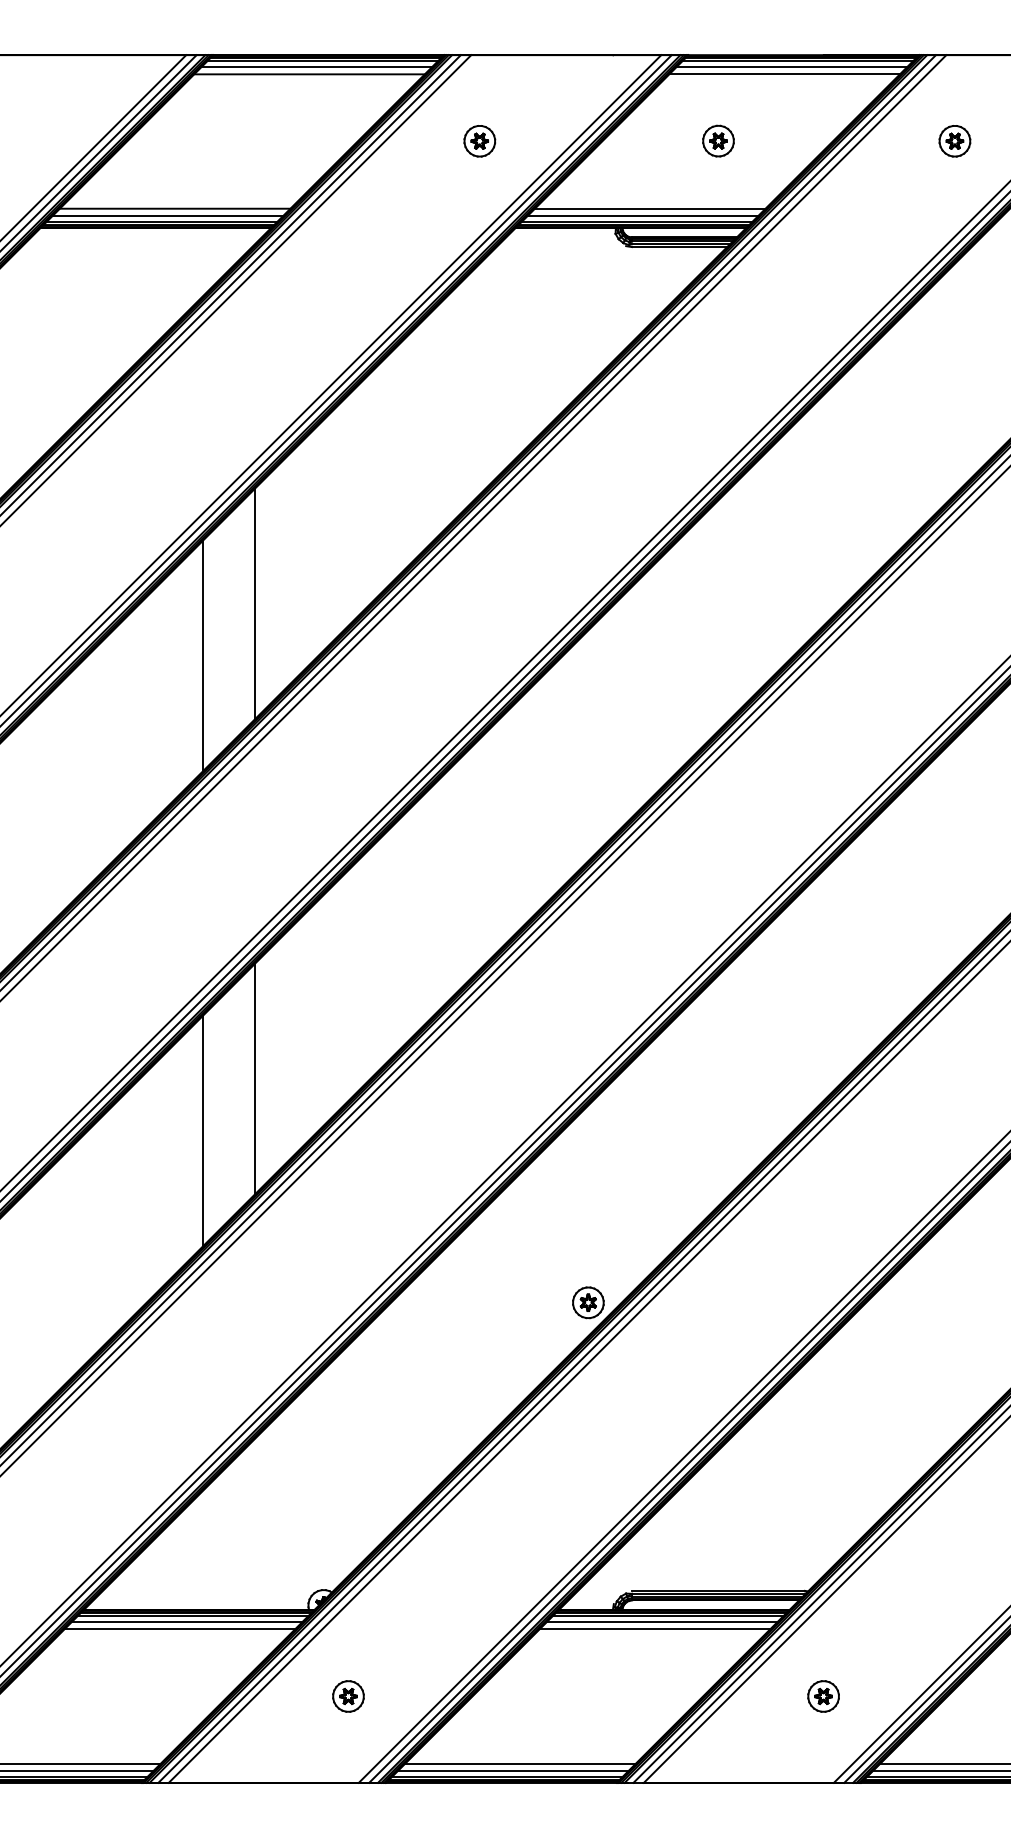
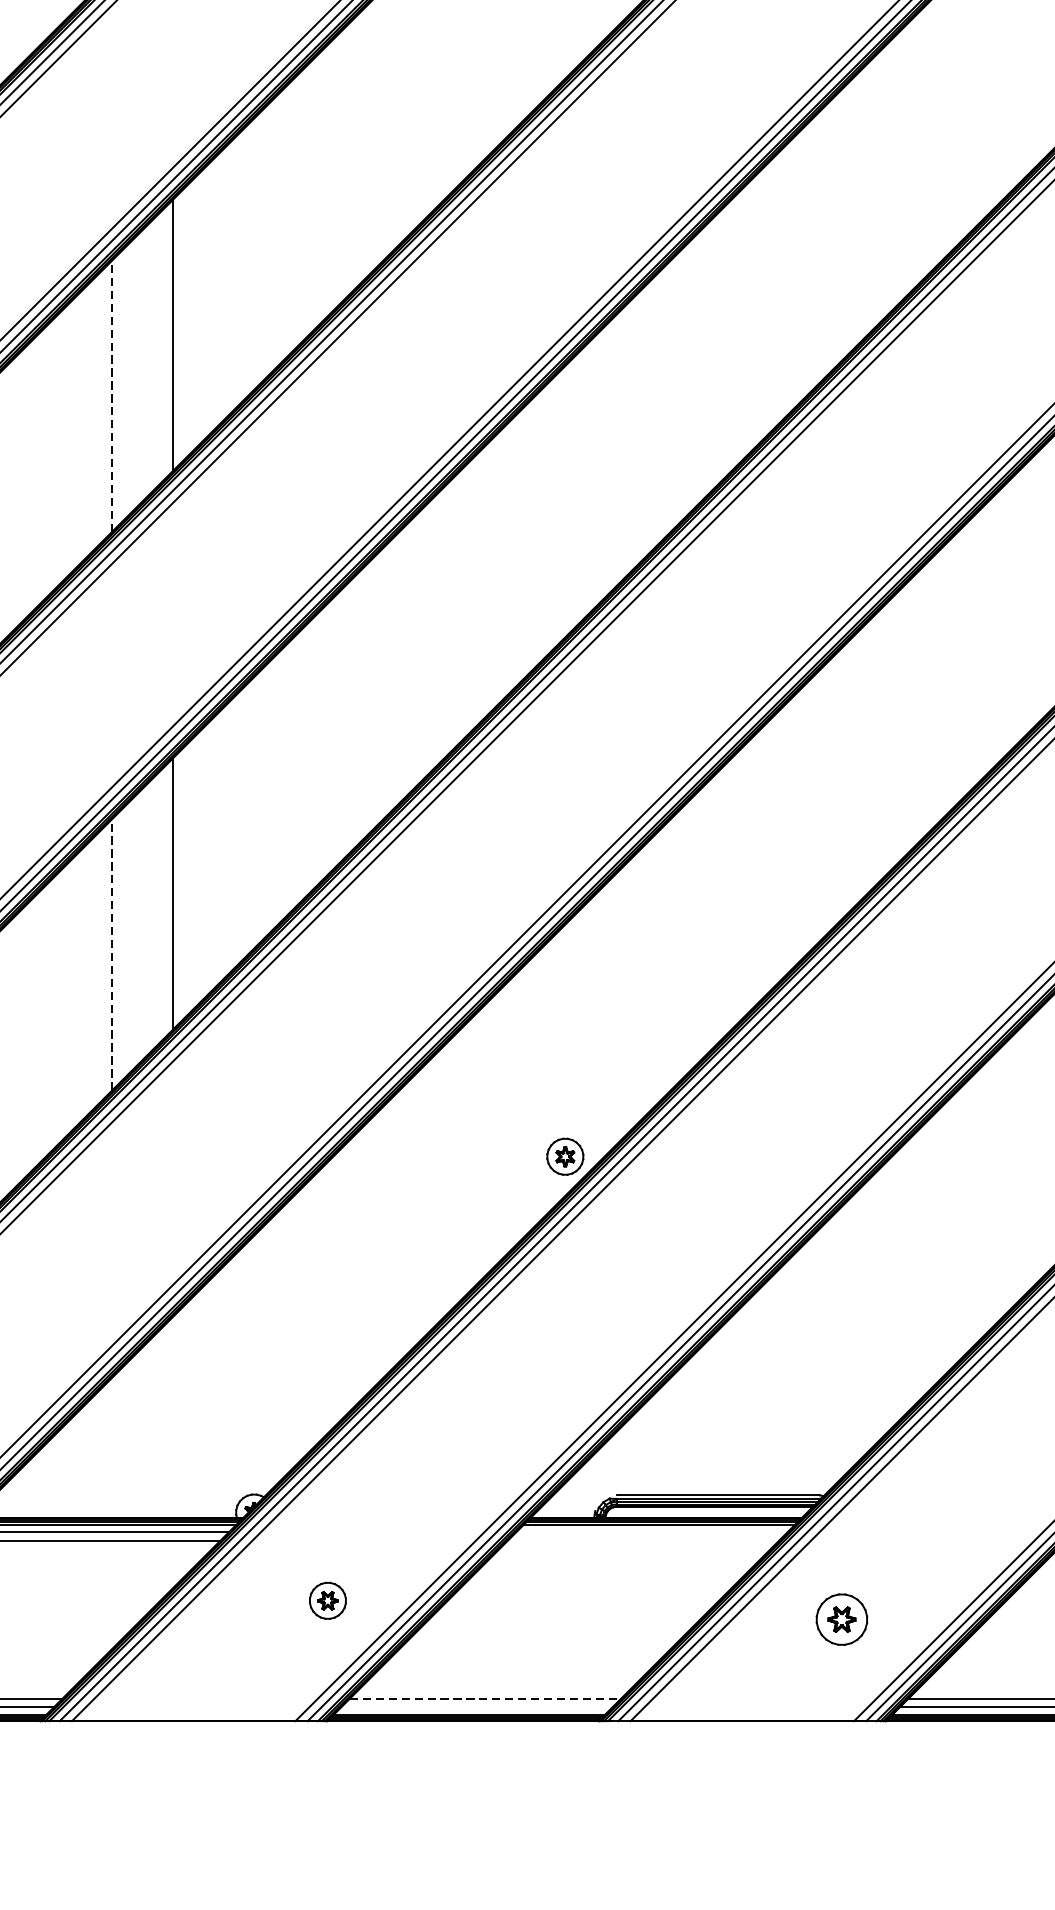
line: (203, 655) -> (112, 395), solid -> dashed
line: (203, 1130) -> (112, 954), solid -> dashed
line: (661, 1621) -> (651, 1531), removed
line: (654, 1629) -> (643, 1540), removed
part: (348, 1696) -> (327, 1600), moved
part: (823, 1696) -> (841, 1619), size x1.4
line: (521, 1763) -> (486, 1698), solid -> dashed
line: (512, 1771) -> (476, 1707), removed

